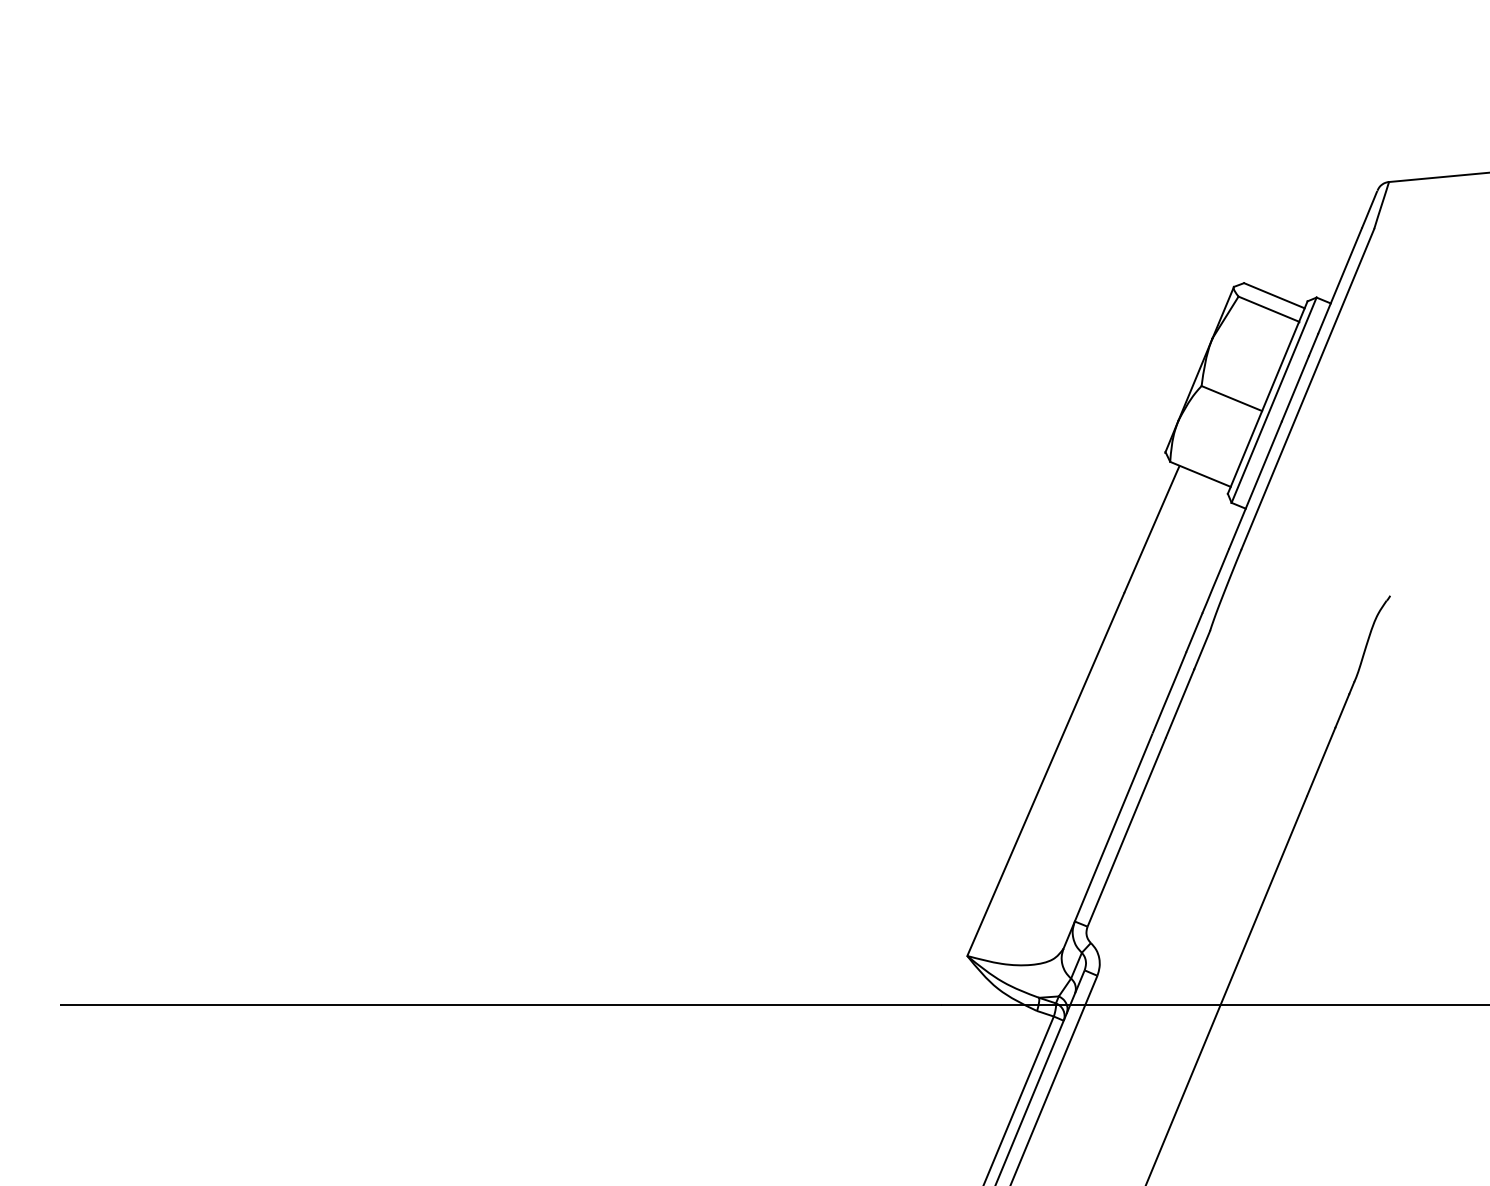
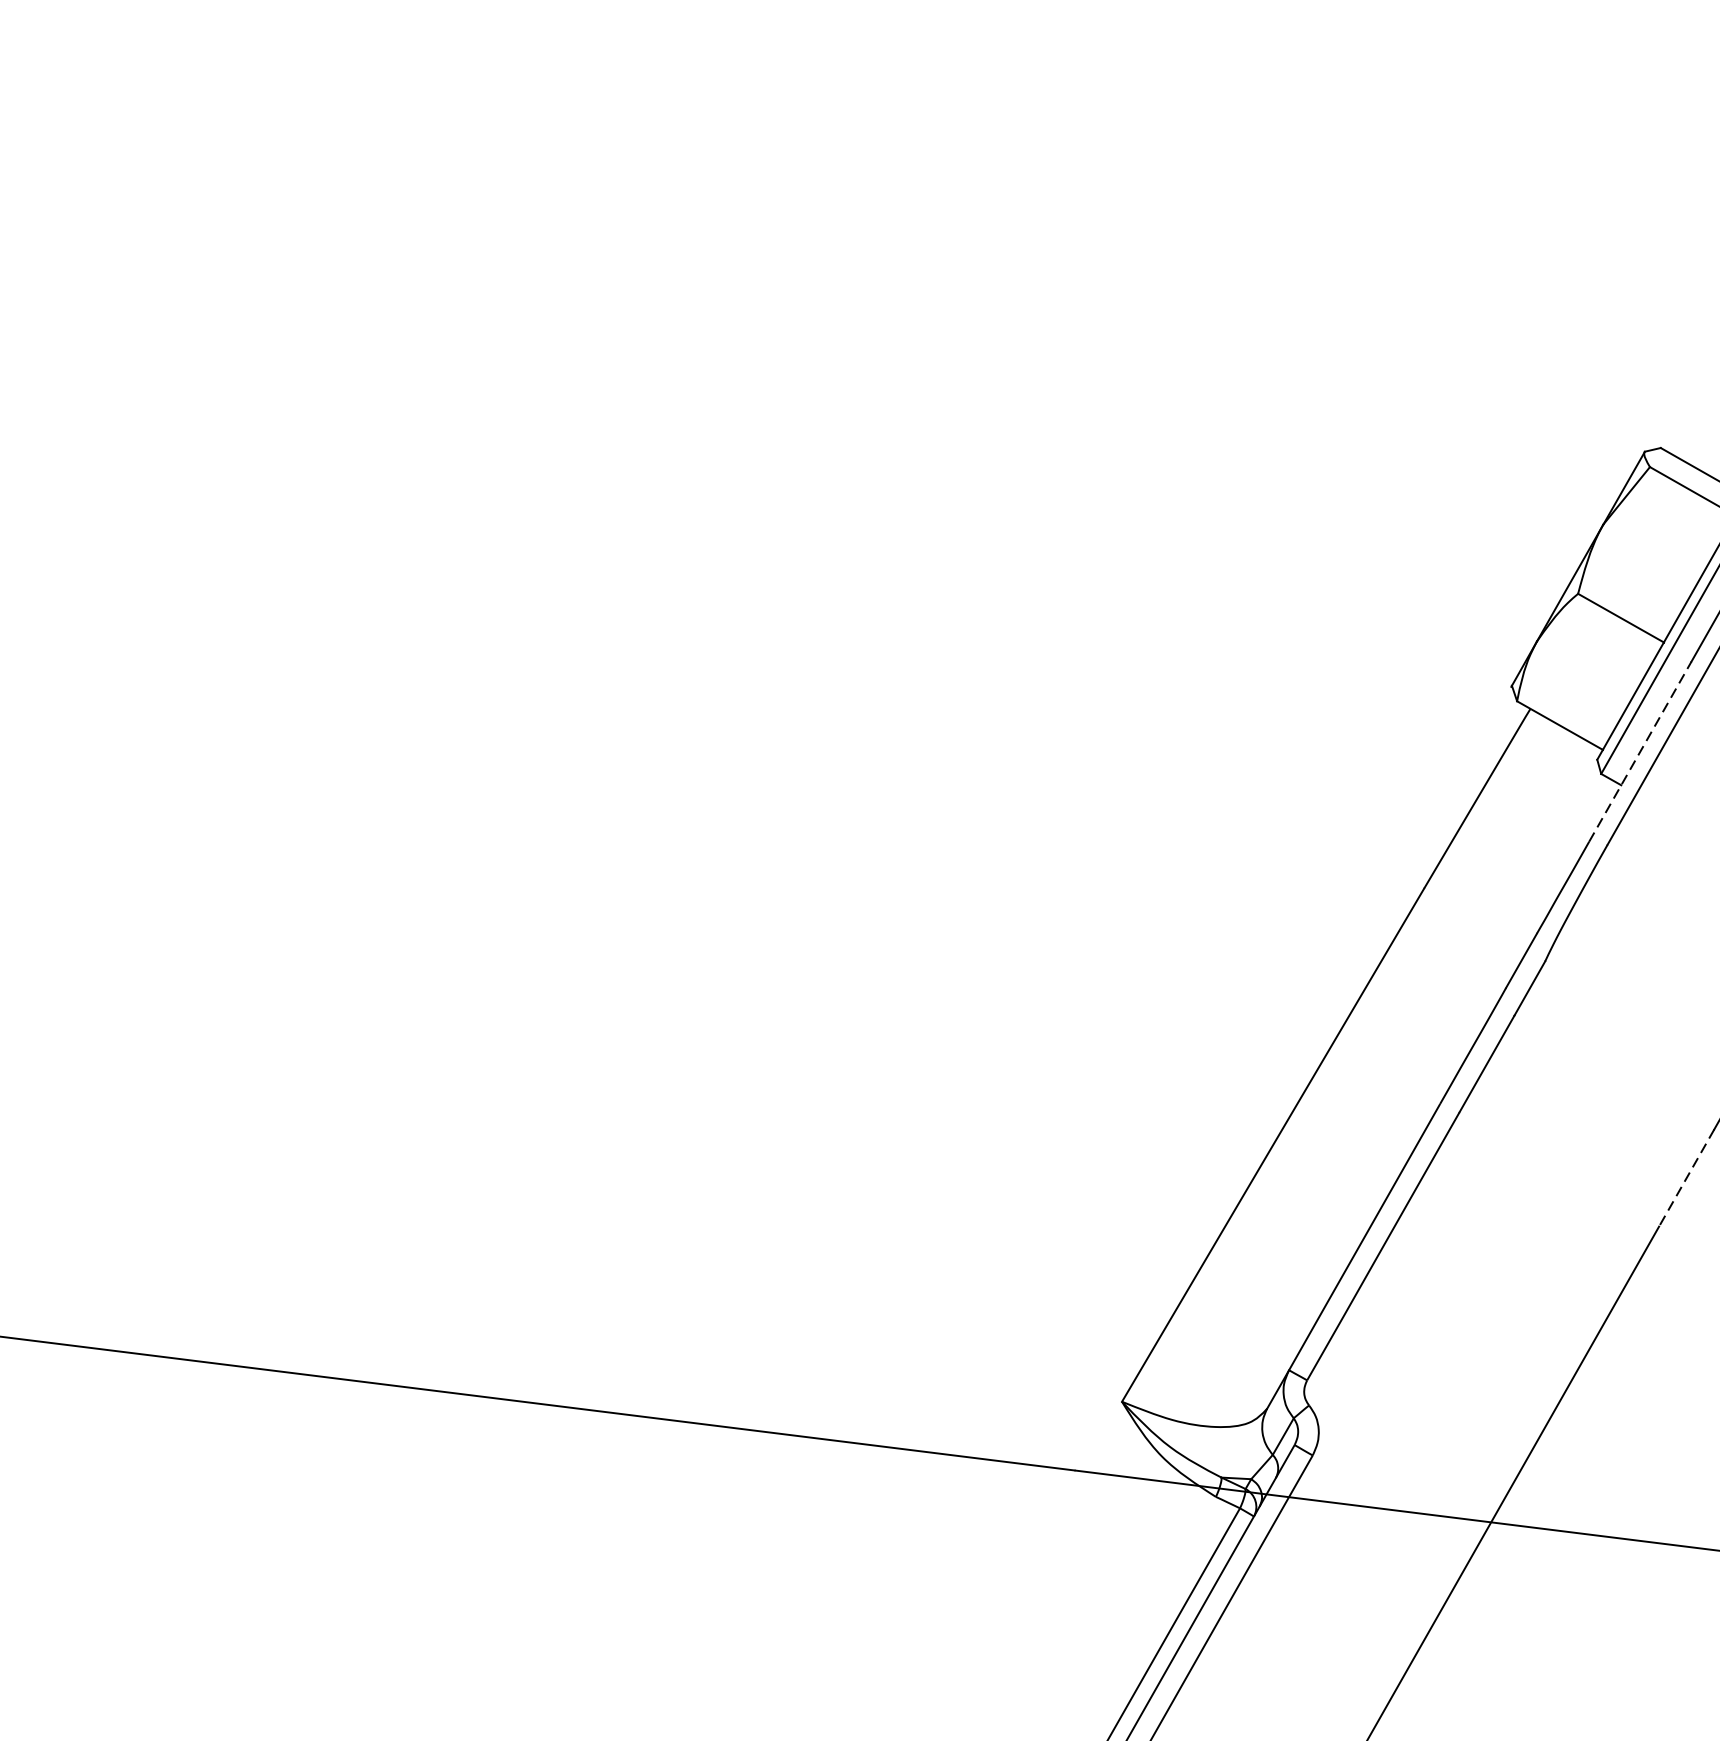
line: (1255, 485) -> (1640, 752), solid -> dashed
line: (1321, 761) -> (1687, 1177), solid -> dashed

